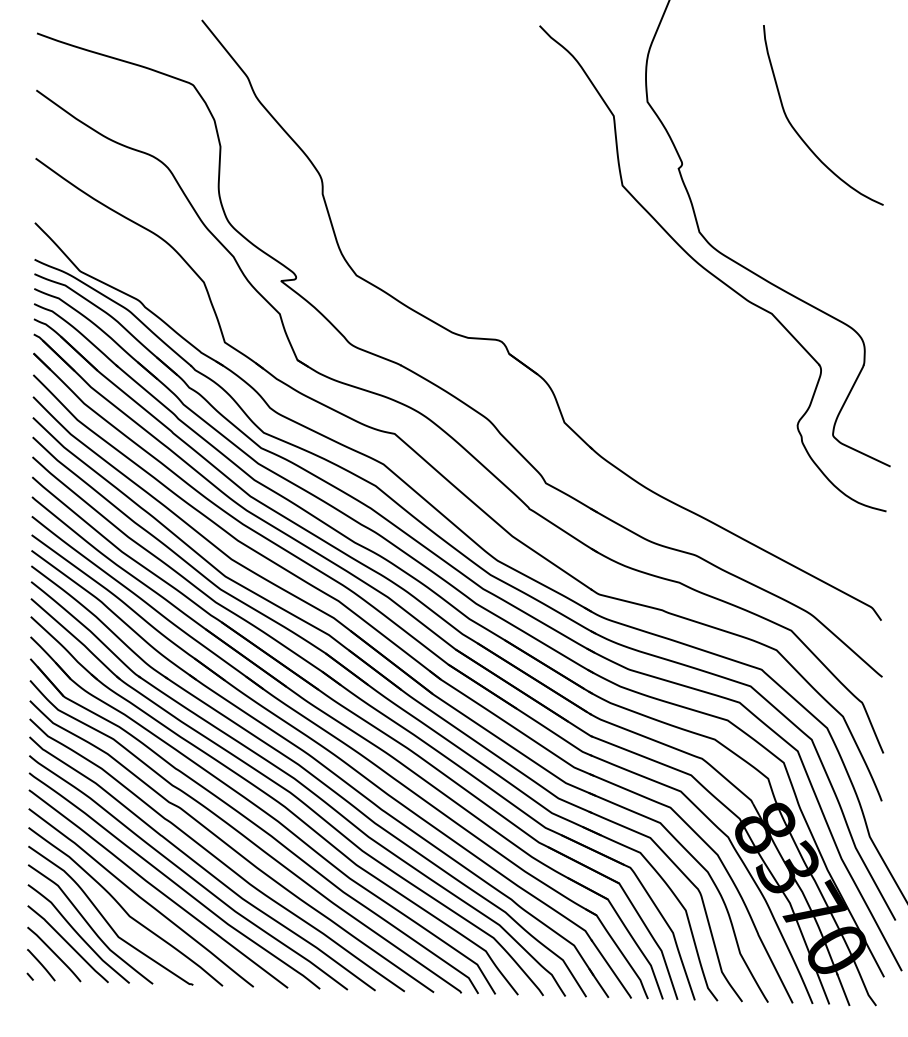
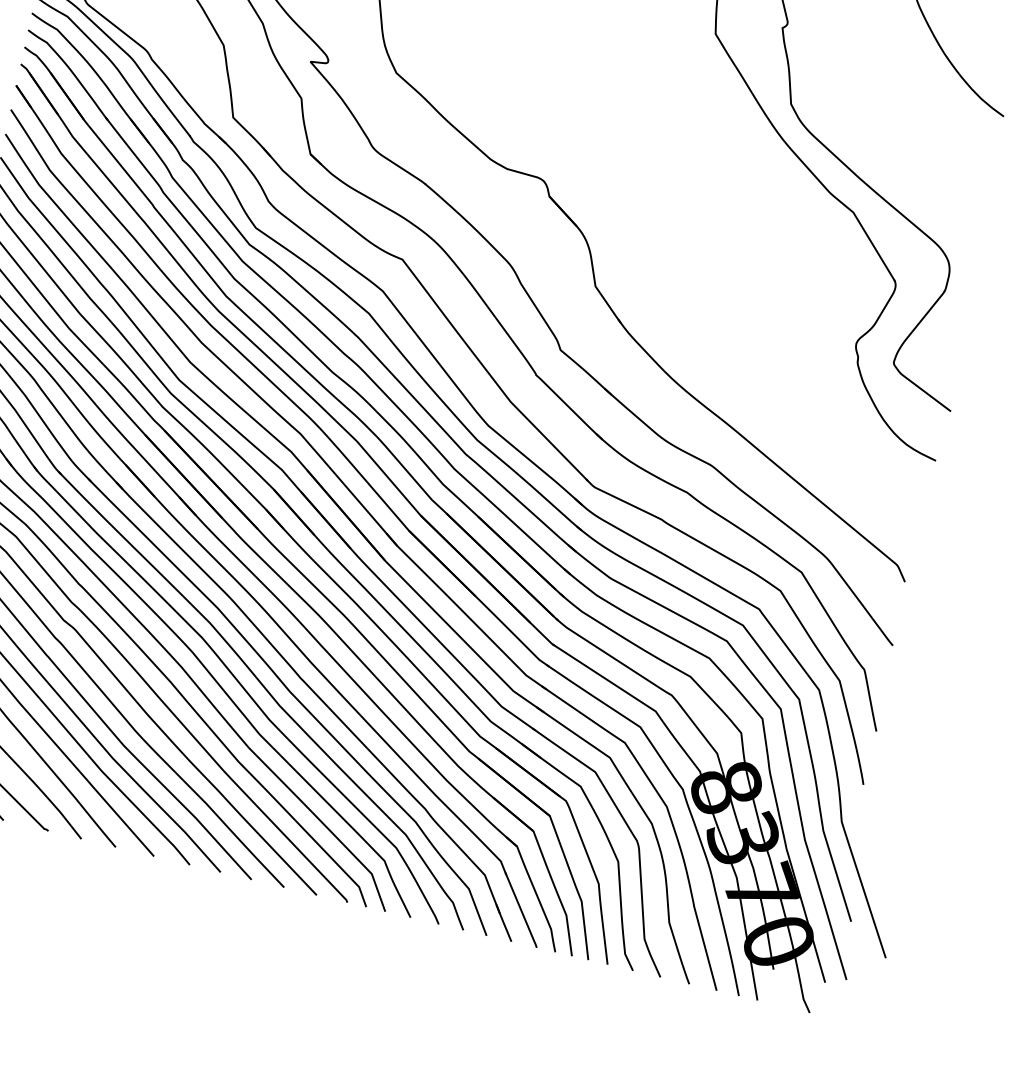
line: (843, 989) -> (776, 987), removed

